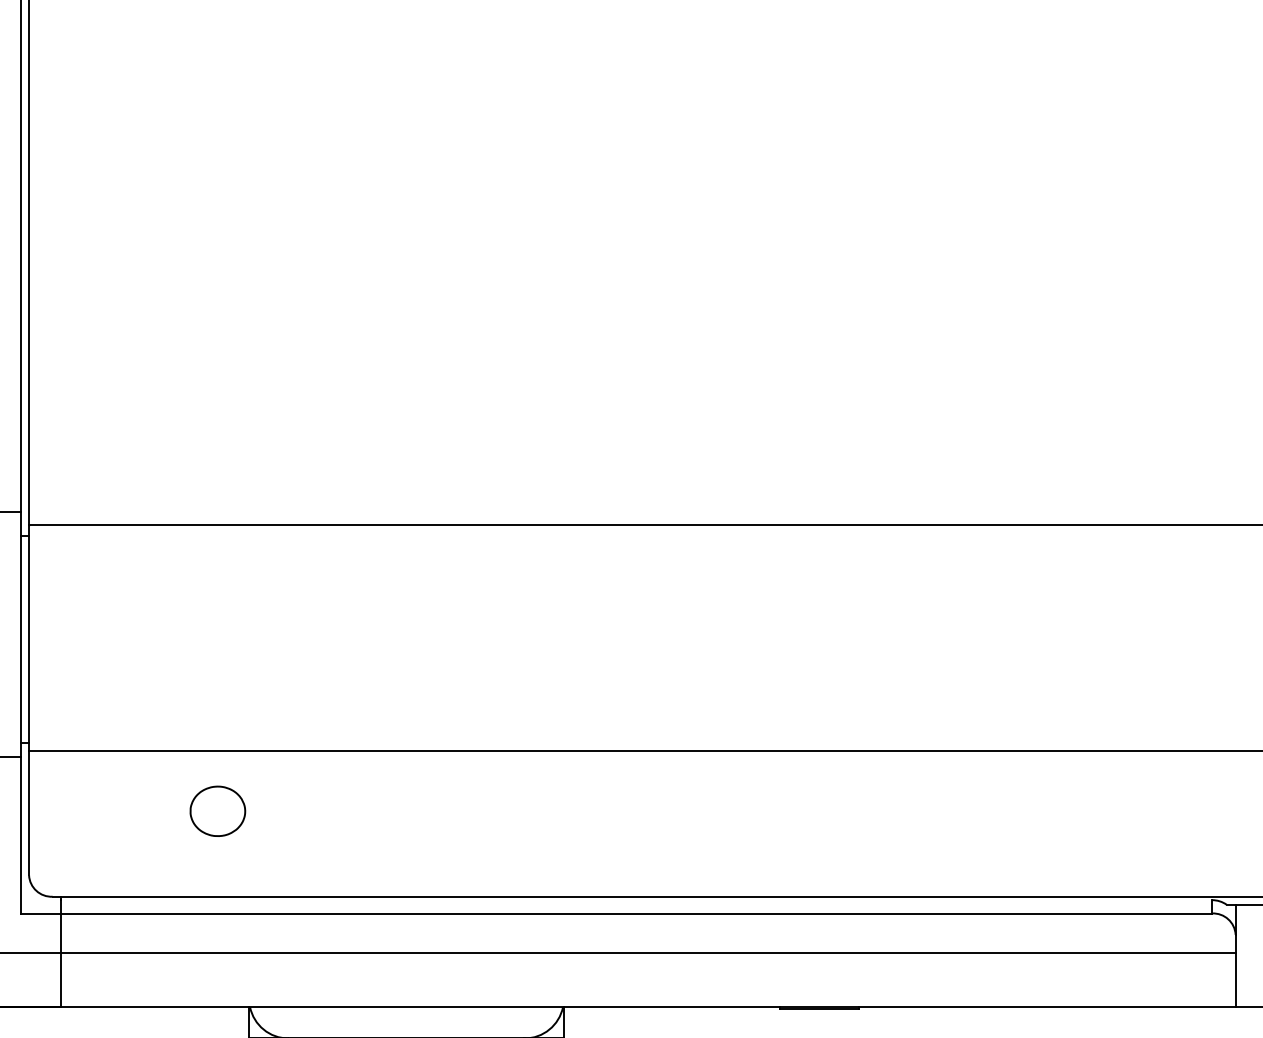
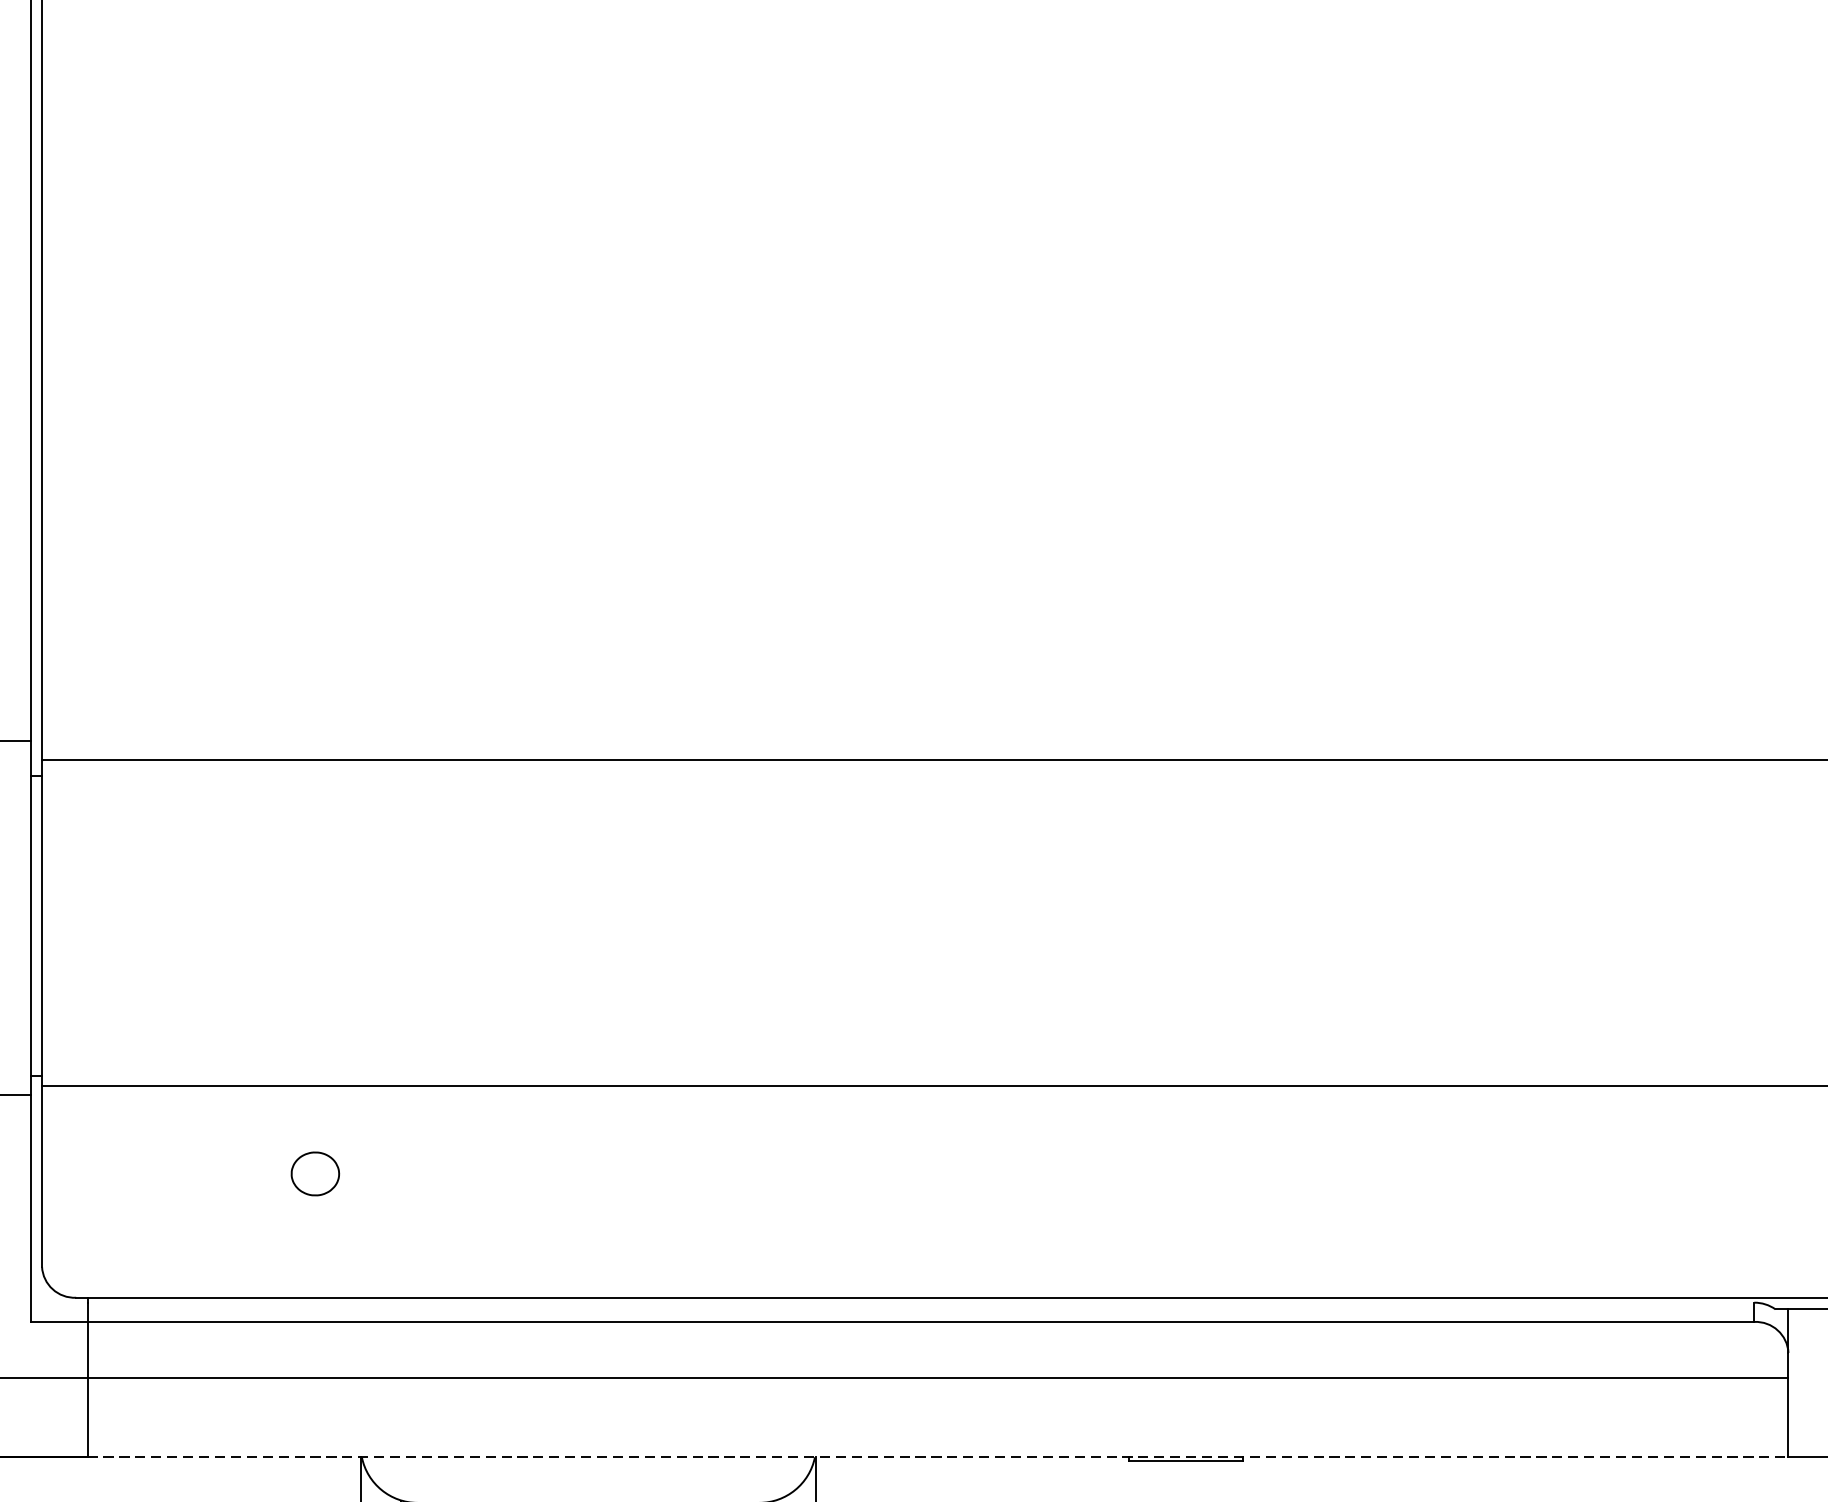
part: (217, 810) -> (314, 1172), size x0.6
line: (648, 1007) -> (938, 1458), solid -> dashed

